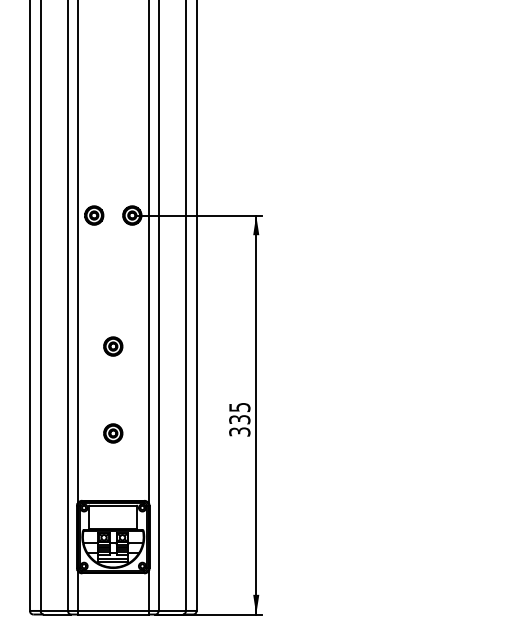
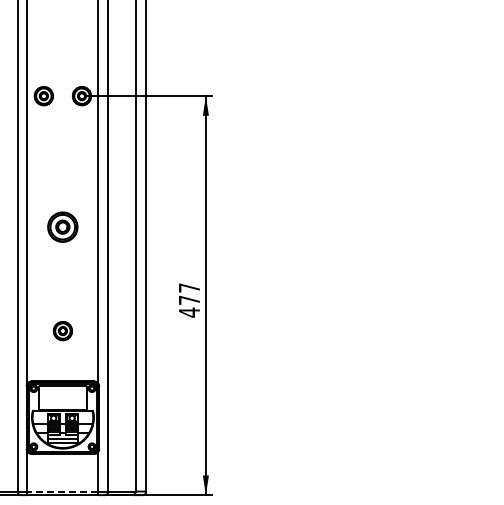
part: (113, 346) -> (63, 227), size x1.6
text: (239, 420) -> (189, 301), 335 -> 477
part: (113, 433) -> (63, 331), moved
line: (112, 610) -> (62, 491), solid -> dashed

